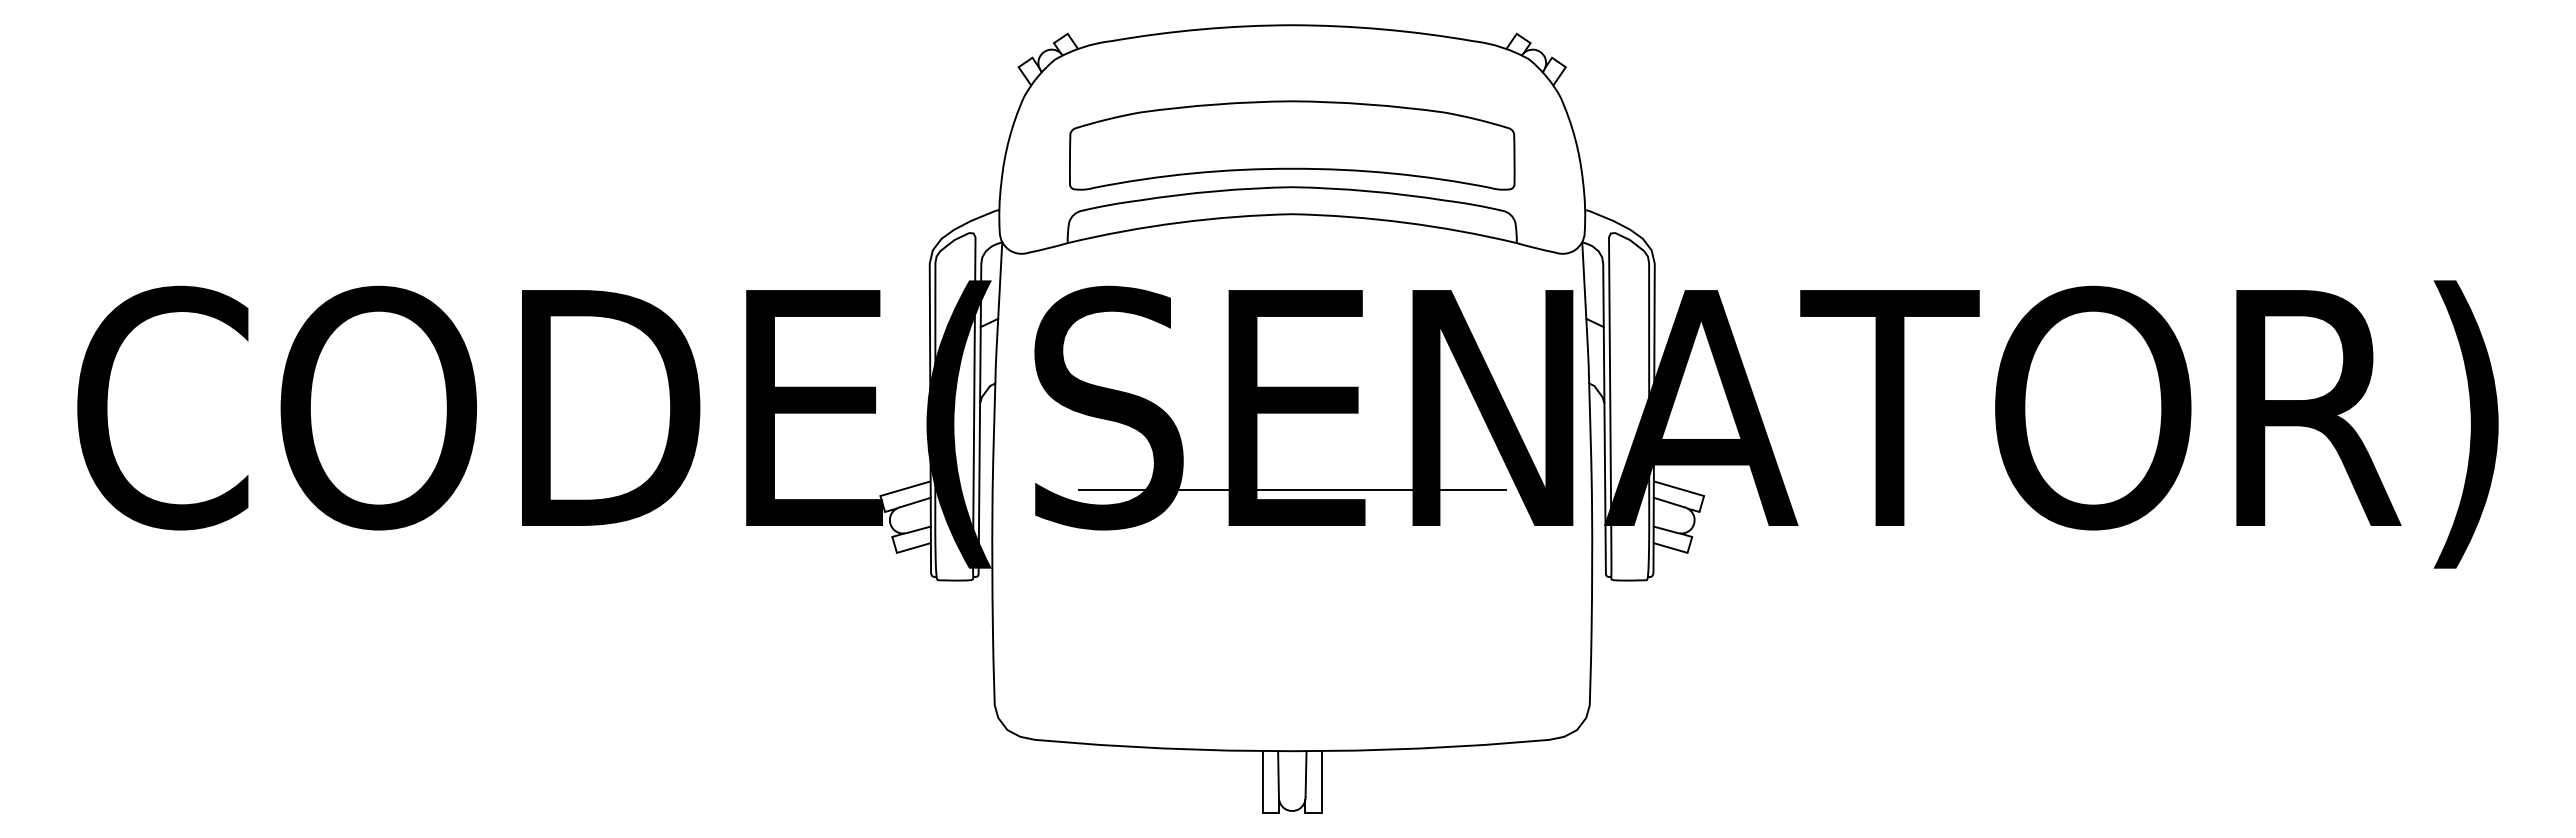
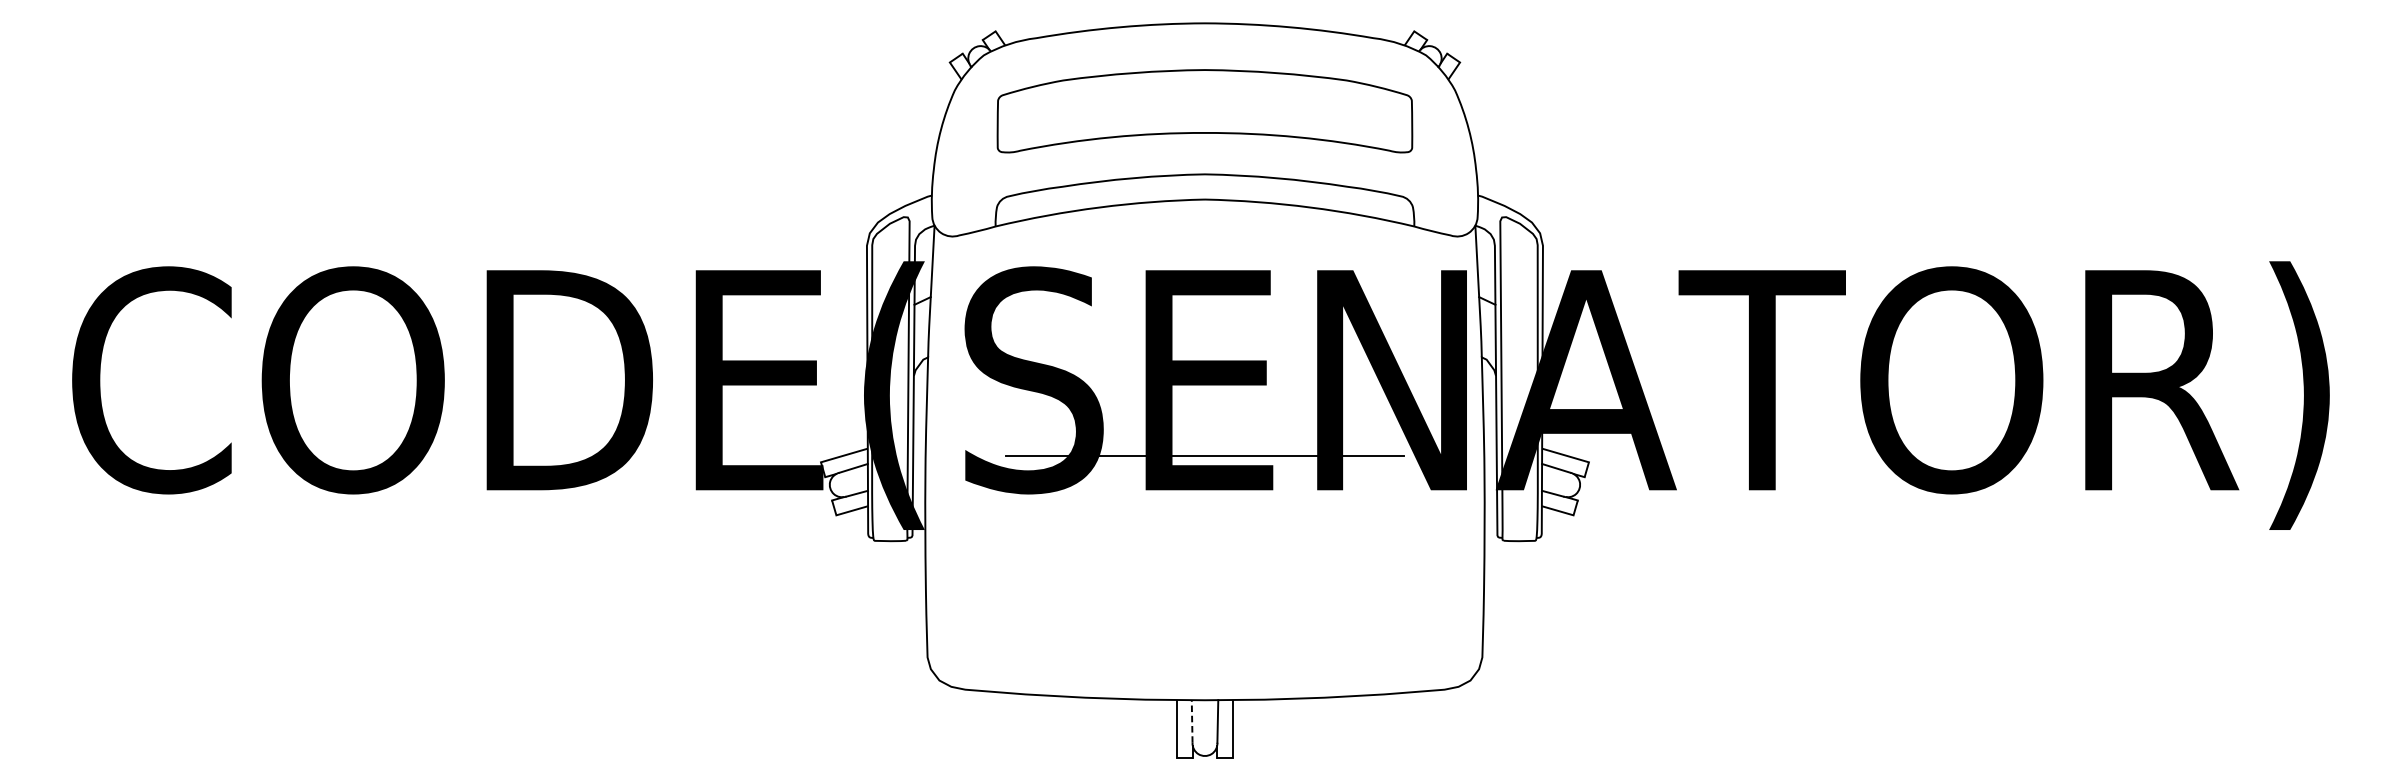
part: (1292, 145) -> (1205, 111), moved
line: (1278, 773) -> (1192, 721), solid -> dashed

